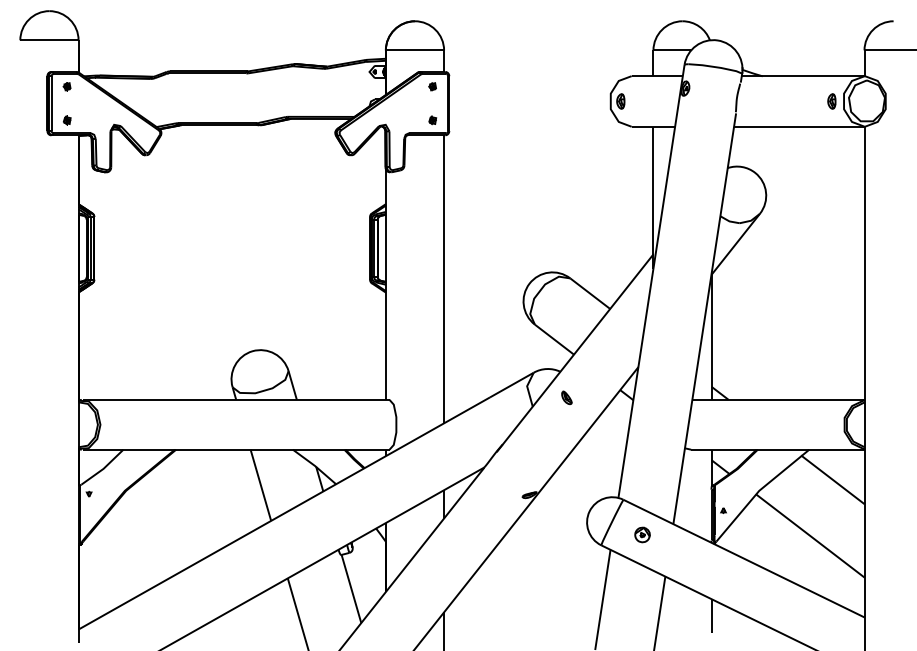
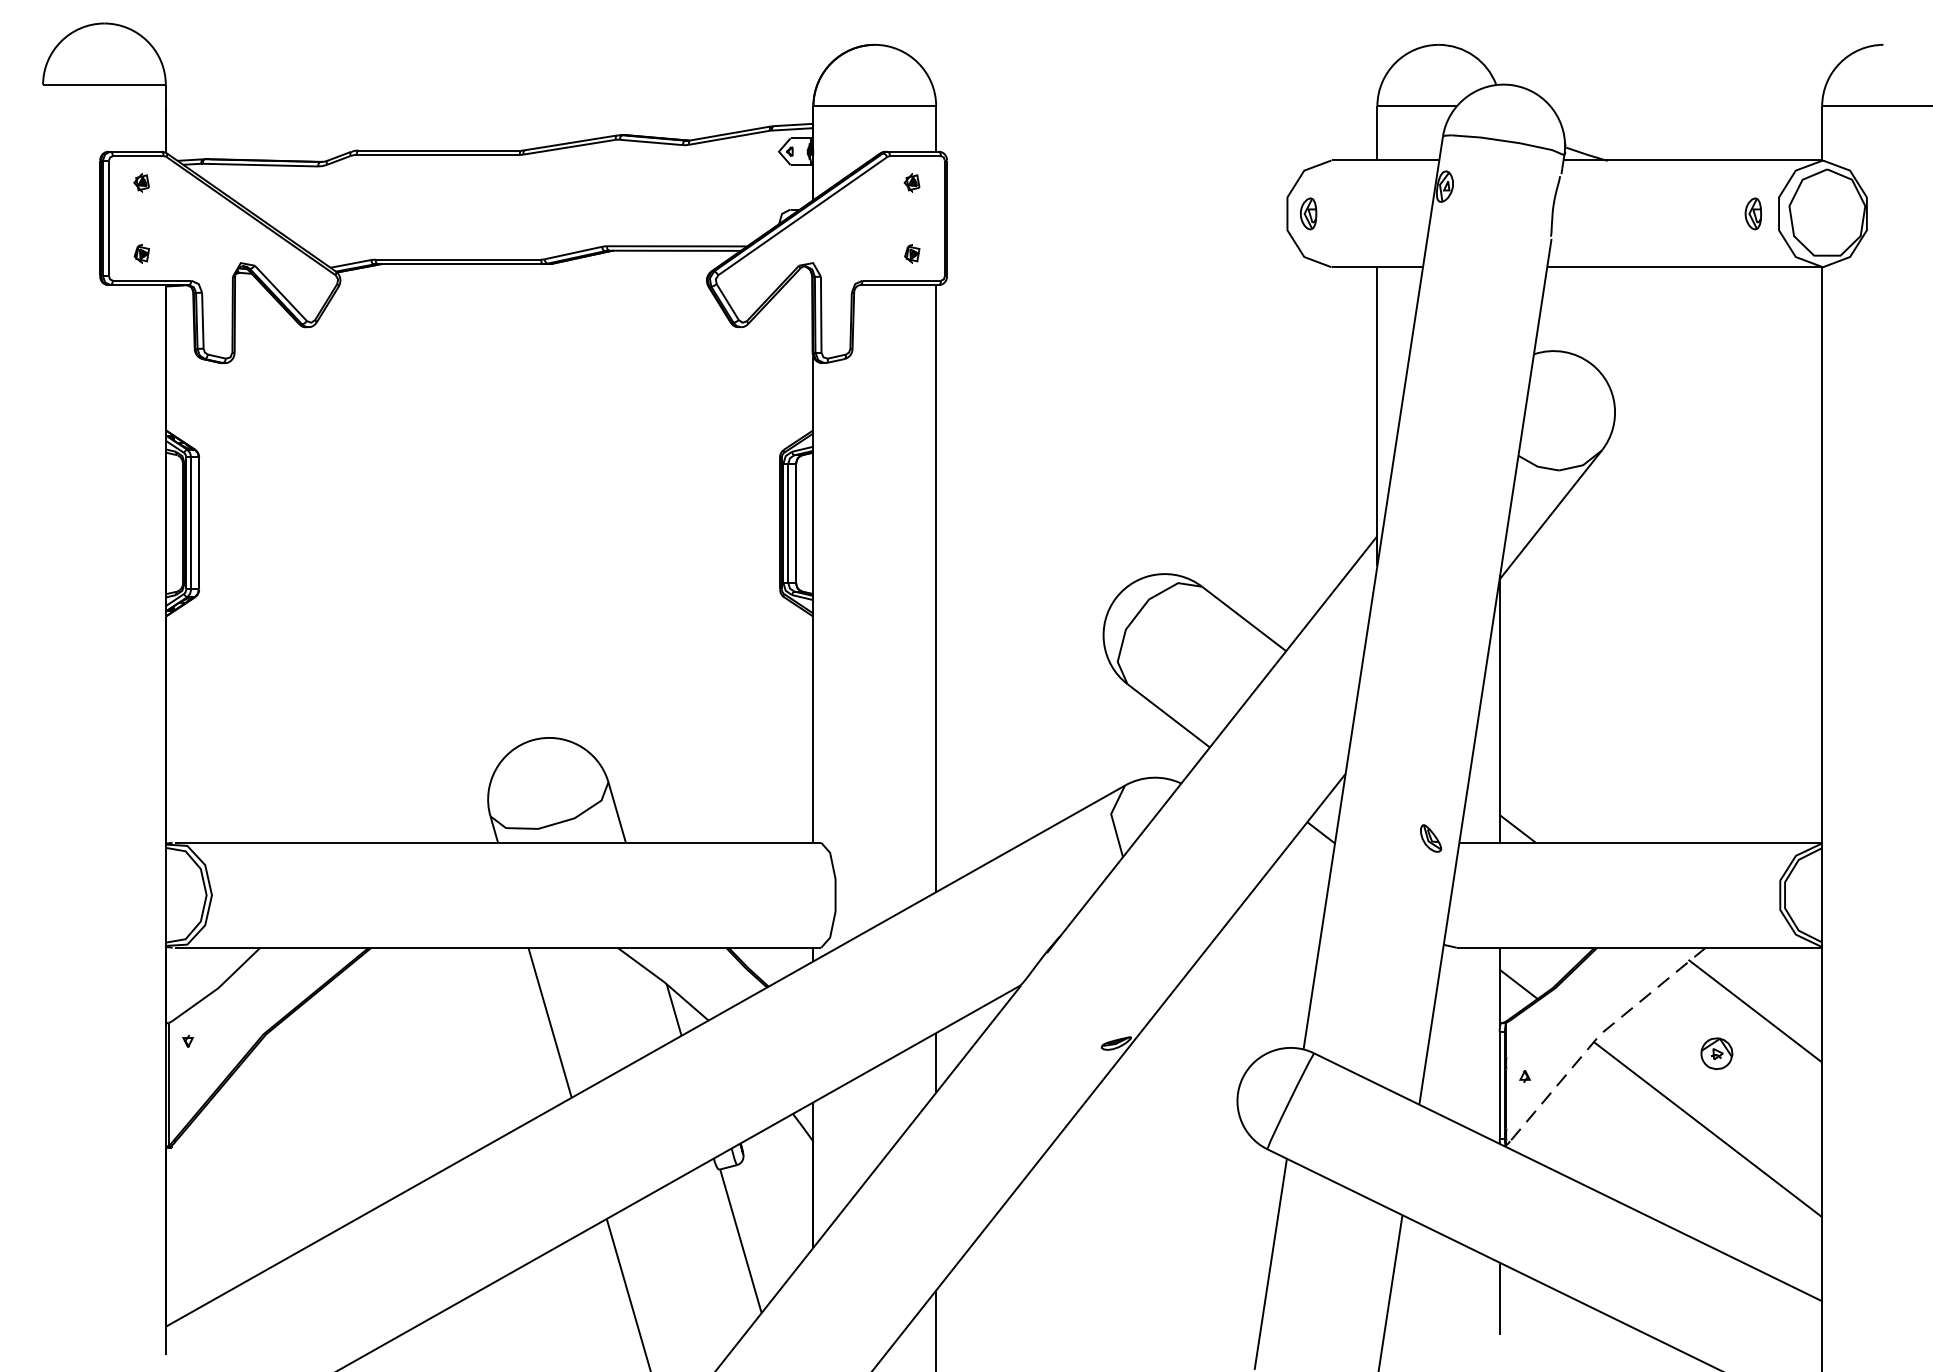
part: (566, 397) -> (1430, 837), moved
line: (758, 491) -> (1598, 1035), solid -> dashed
part: (642, 534) -> (1716, 1052), moved

